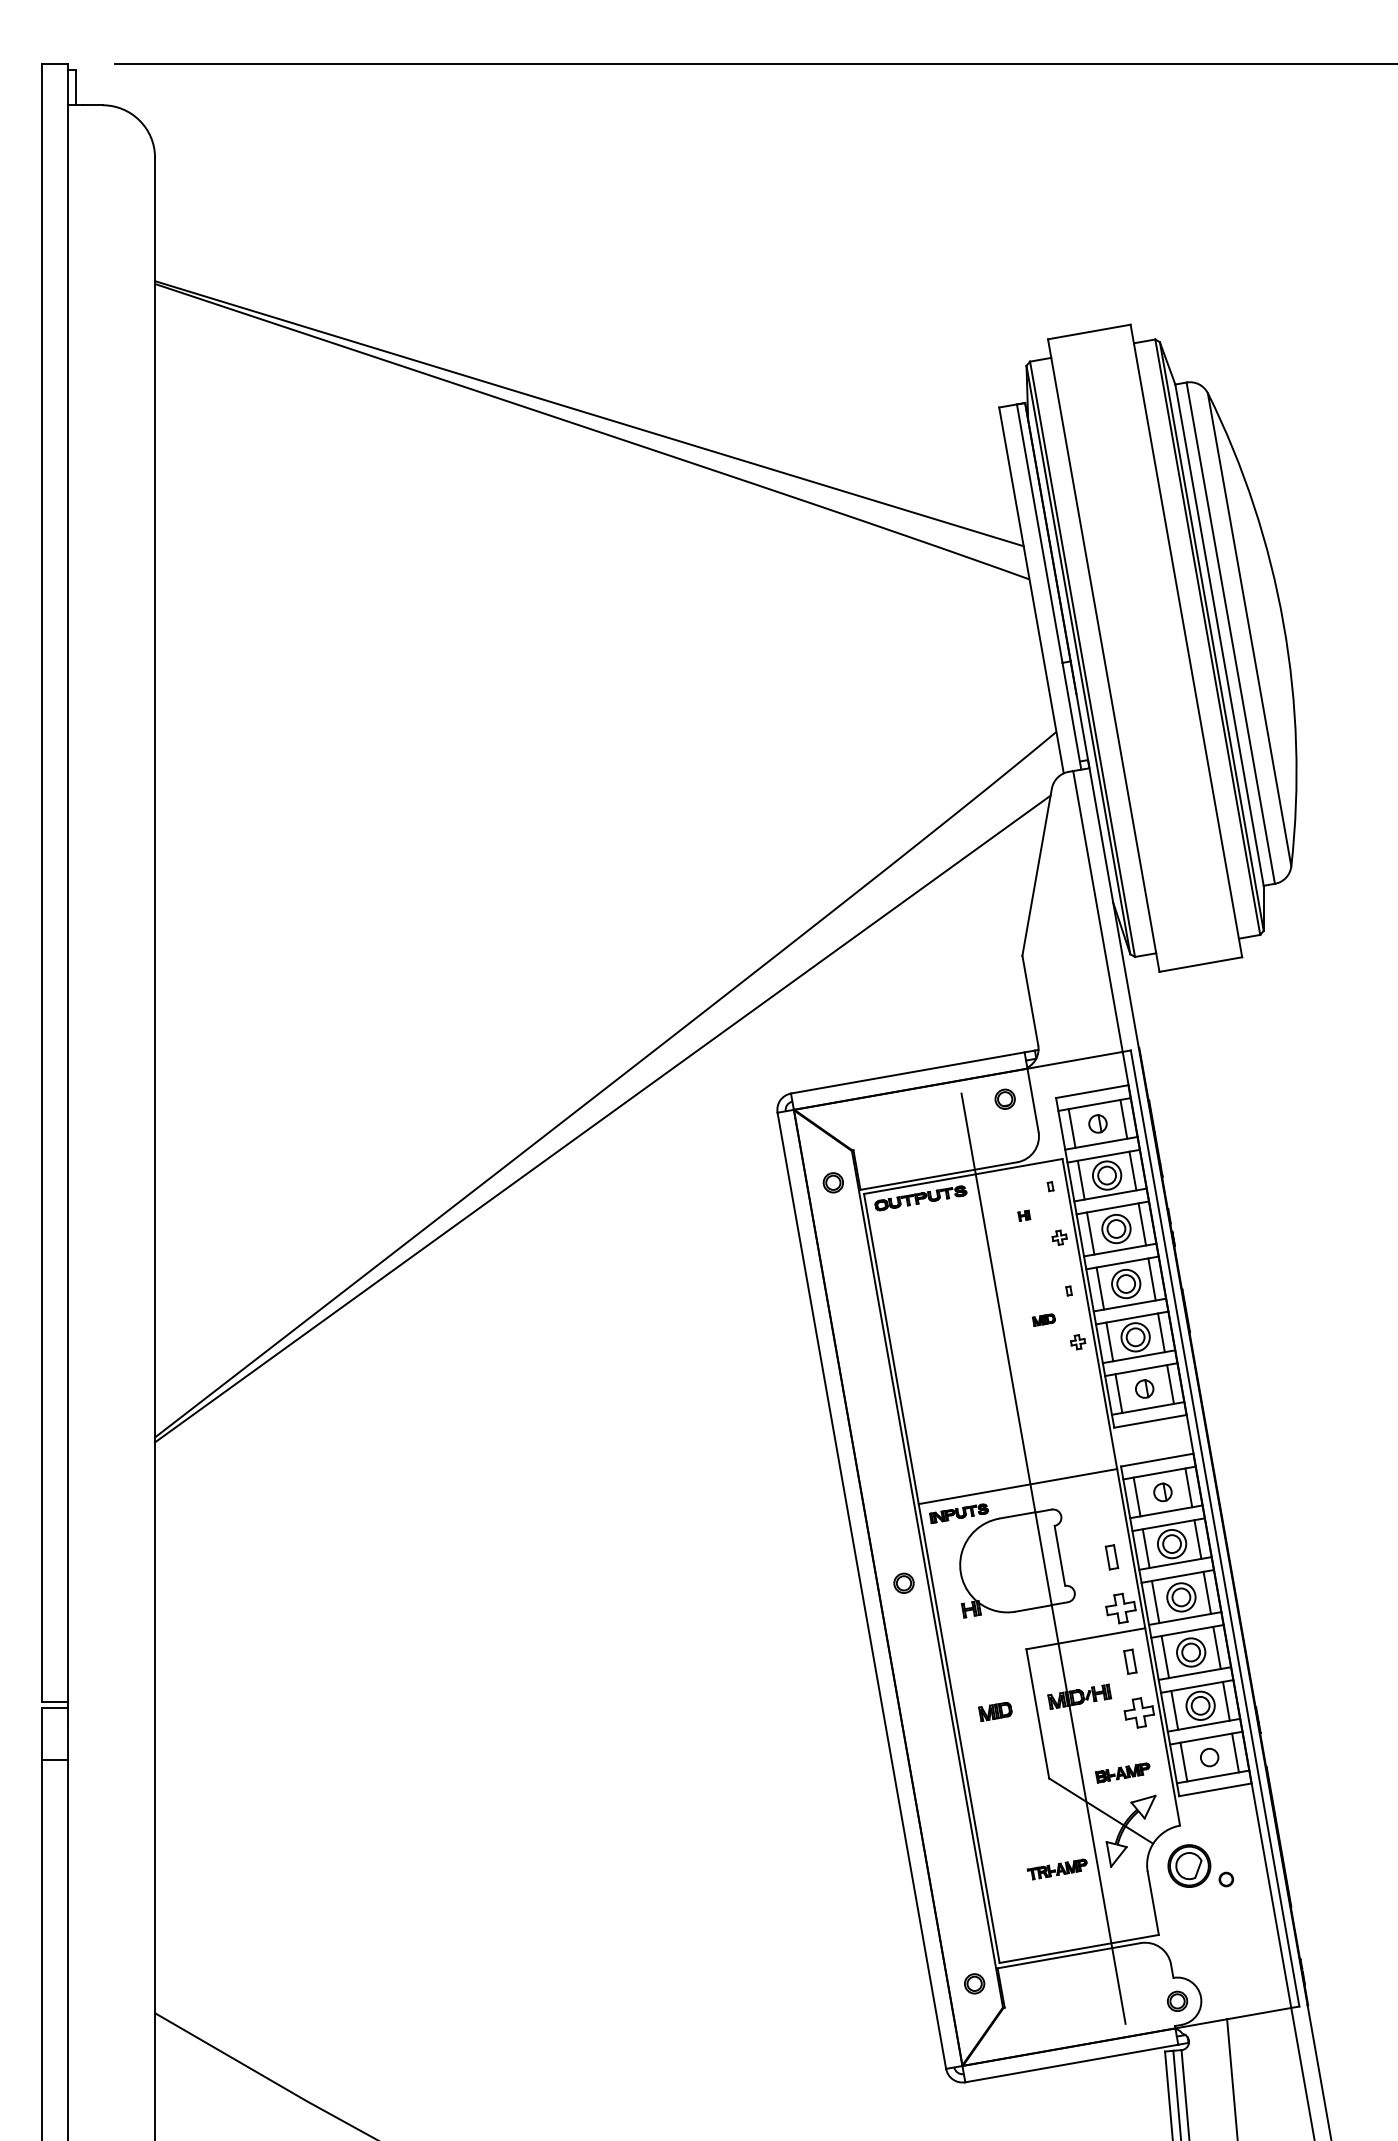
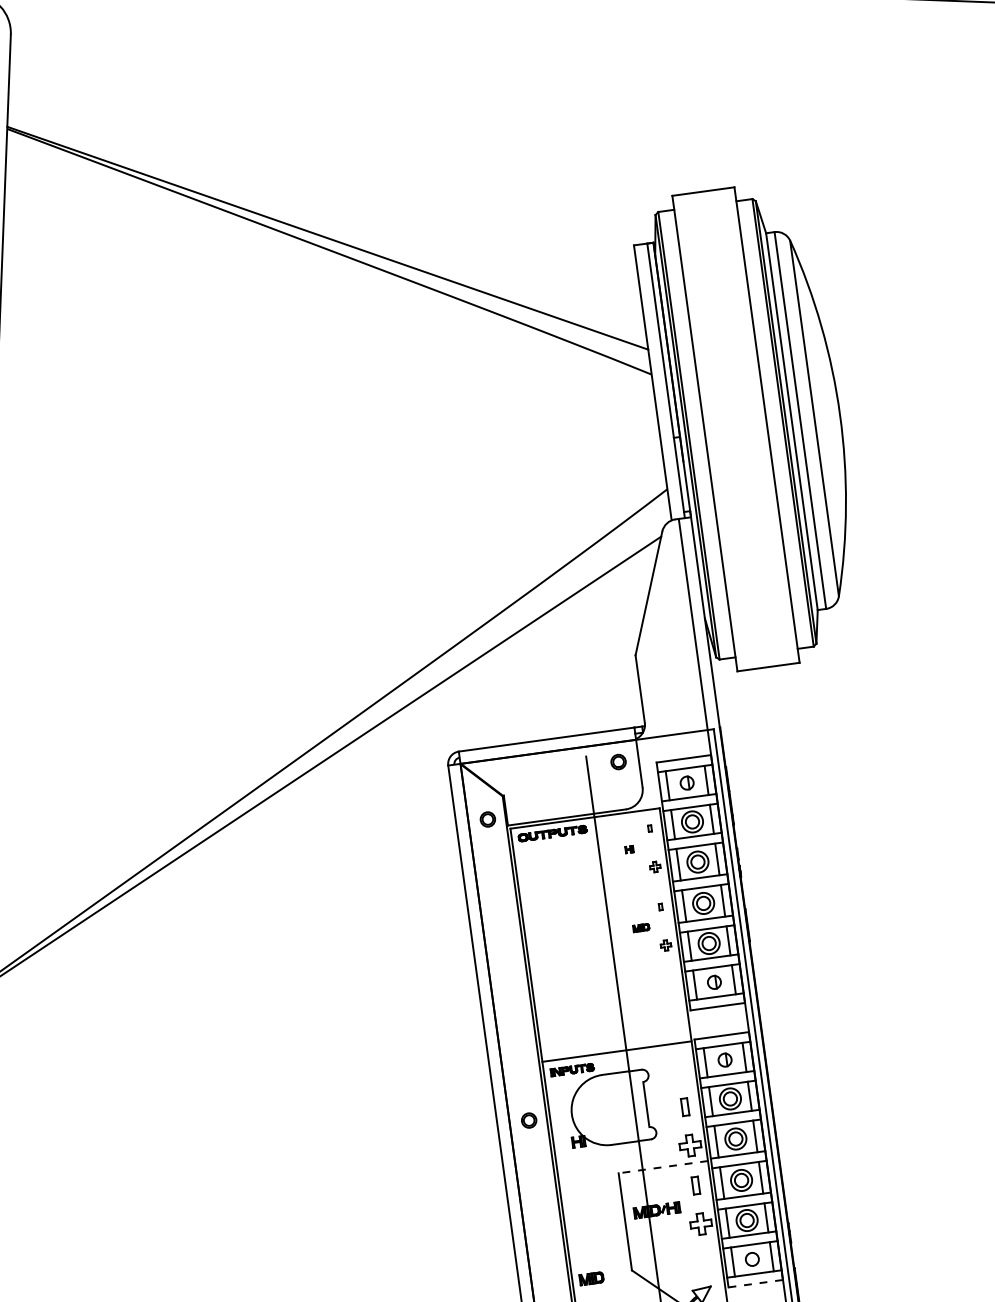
line: (1085, 1638) -> (663, 1166), solid -> dashed
part: (995, 1711) -> (591, 1278), moved
part: (1122, 1772) -> (686, 1268), removed
line: (1215, 1789) -> (755, 1283), solid -> dashed

